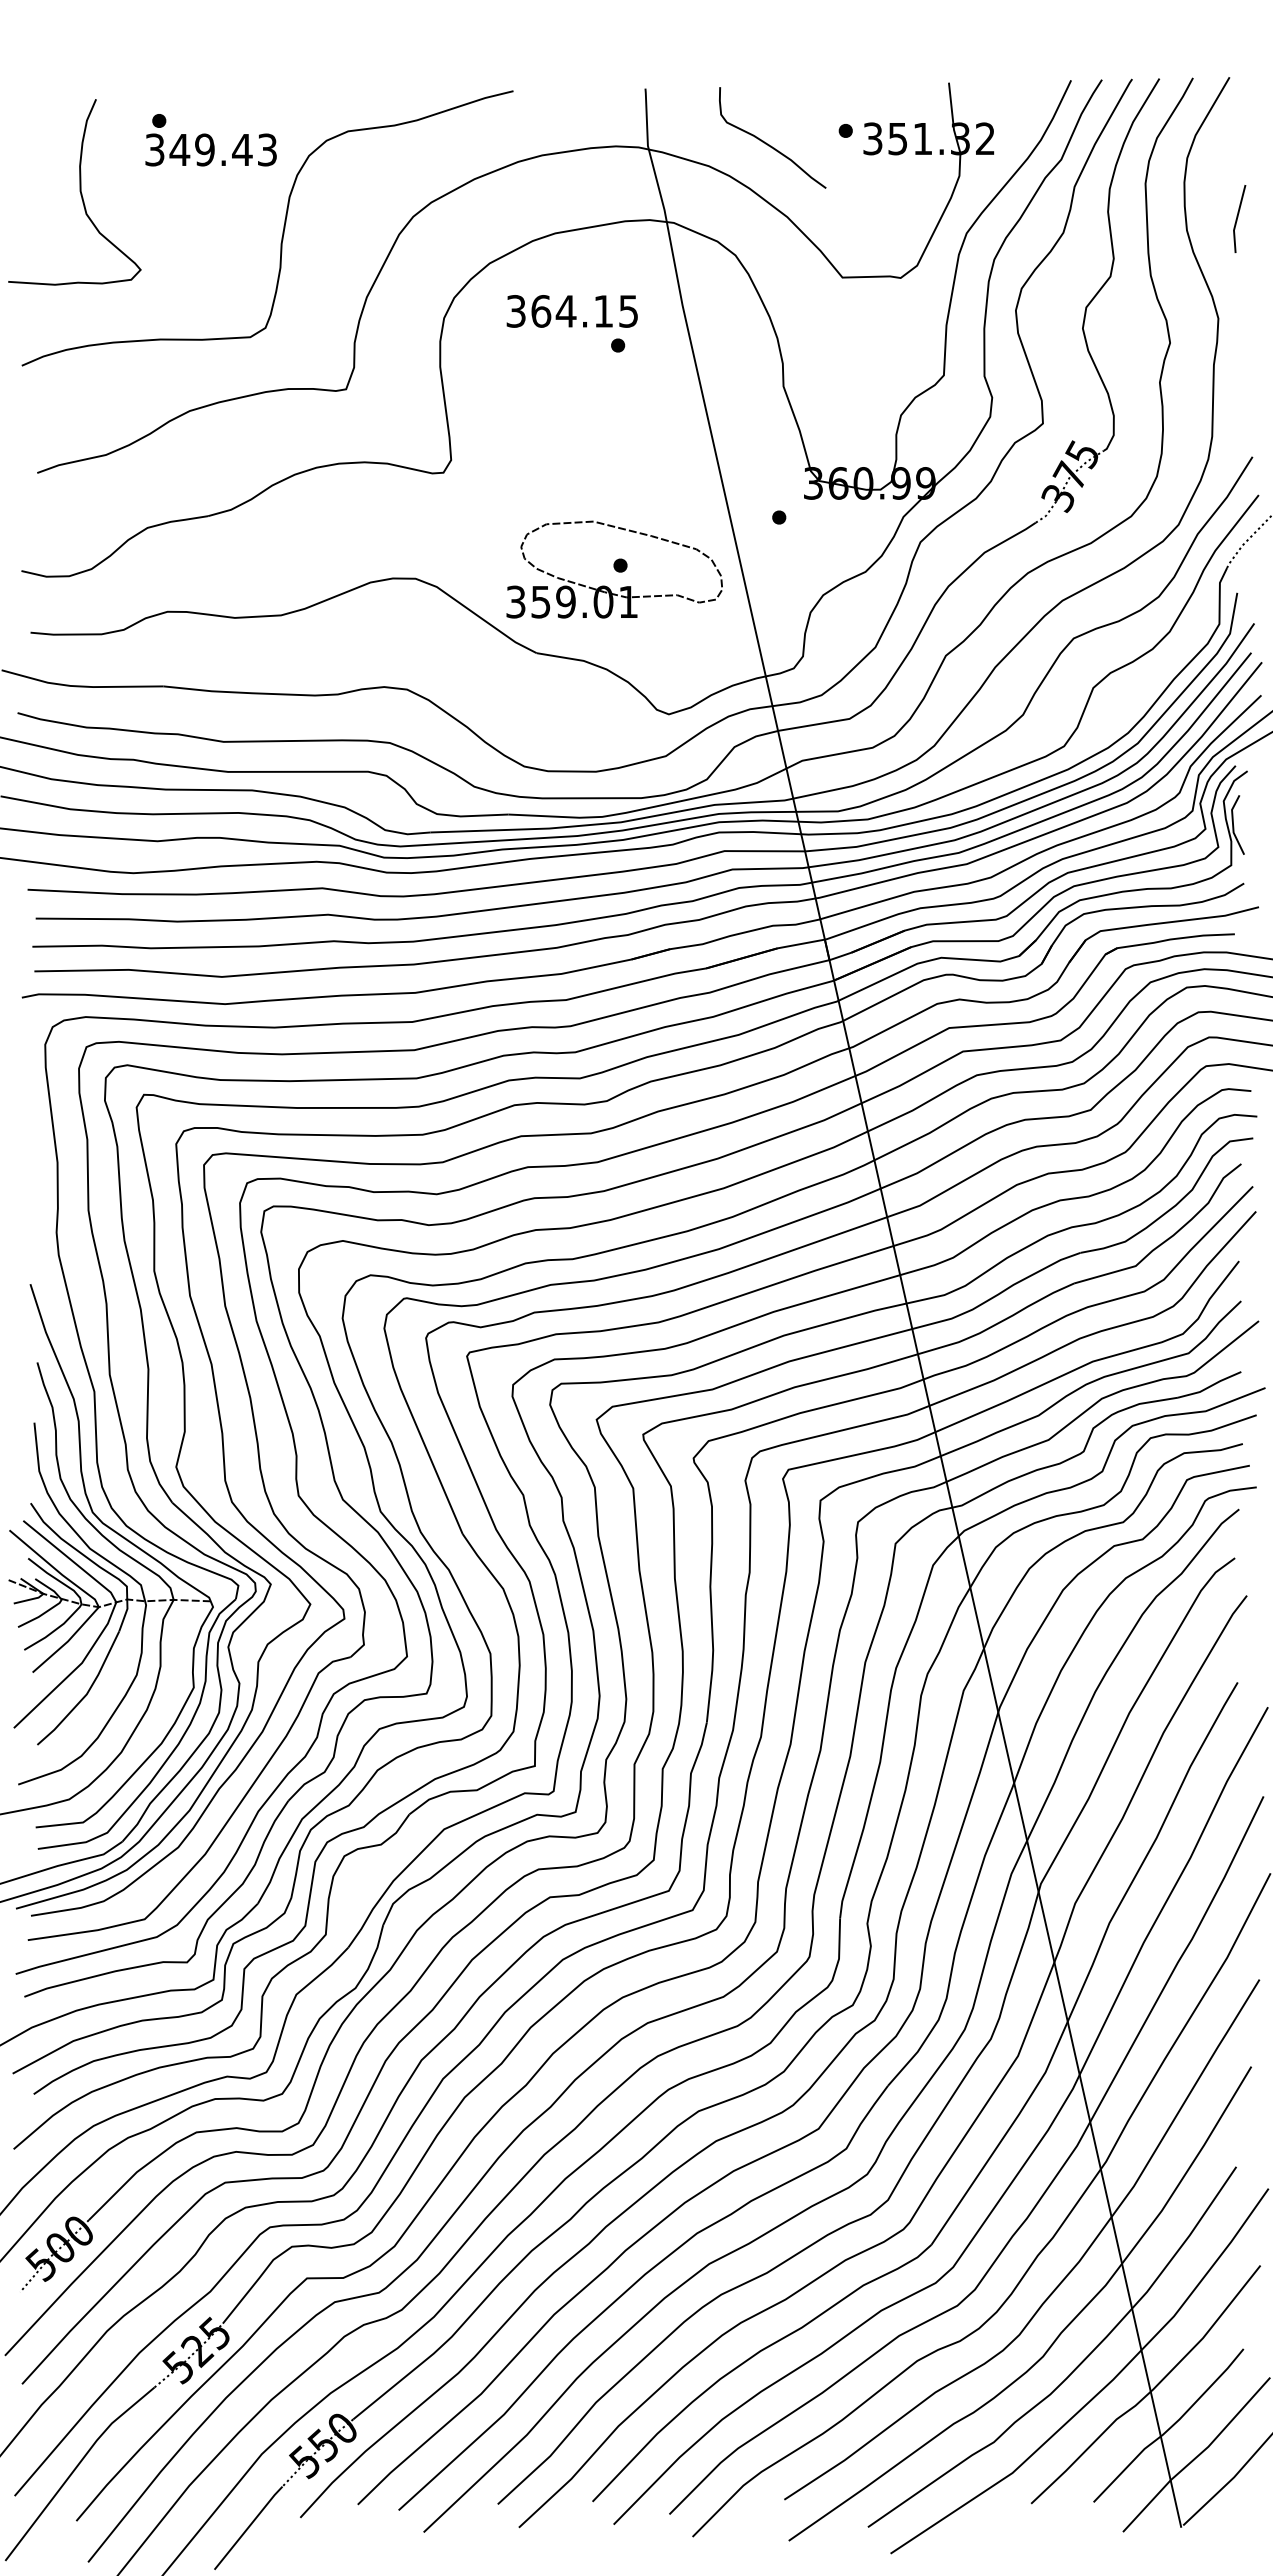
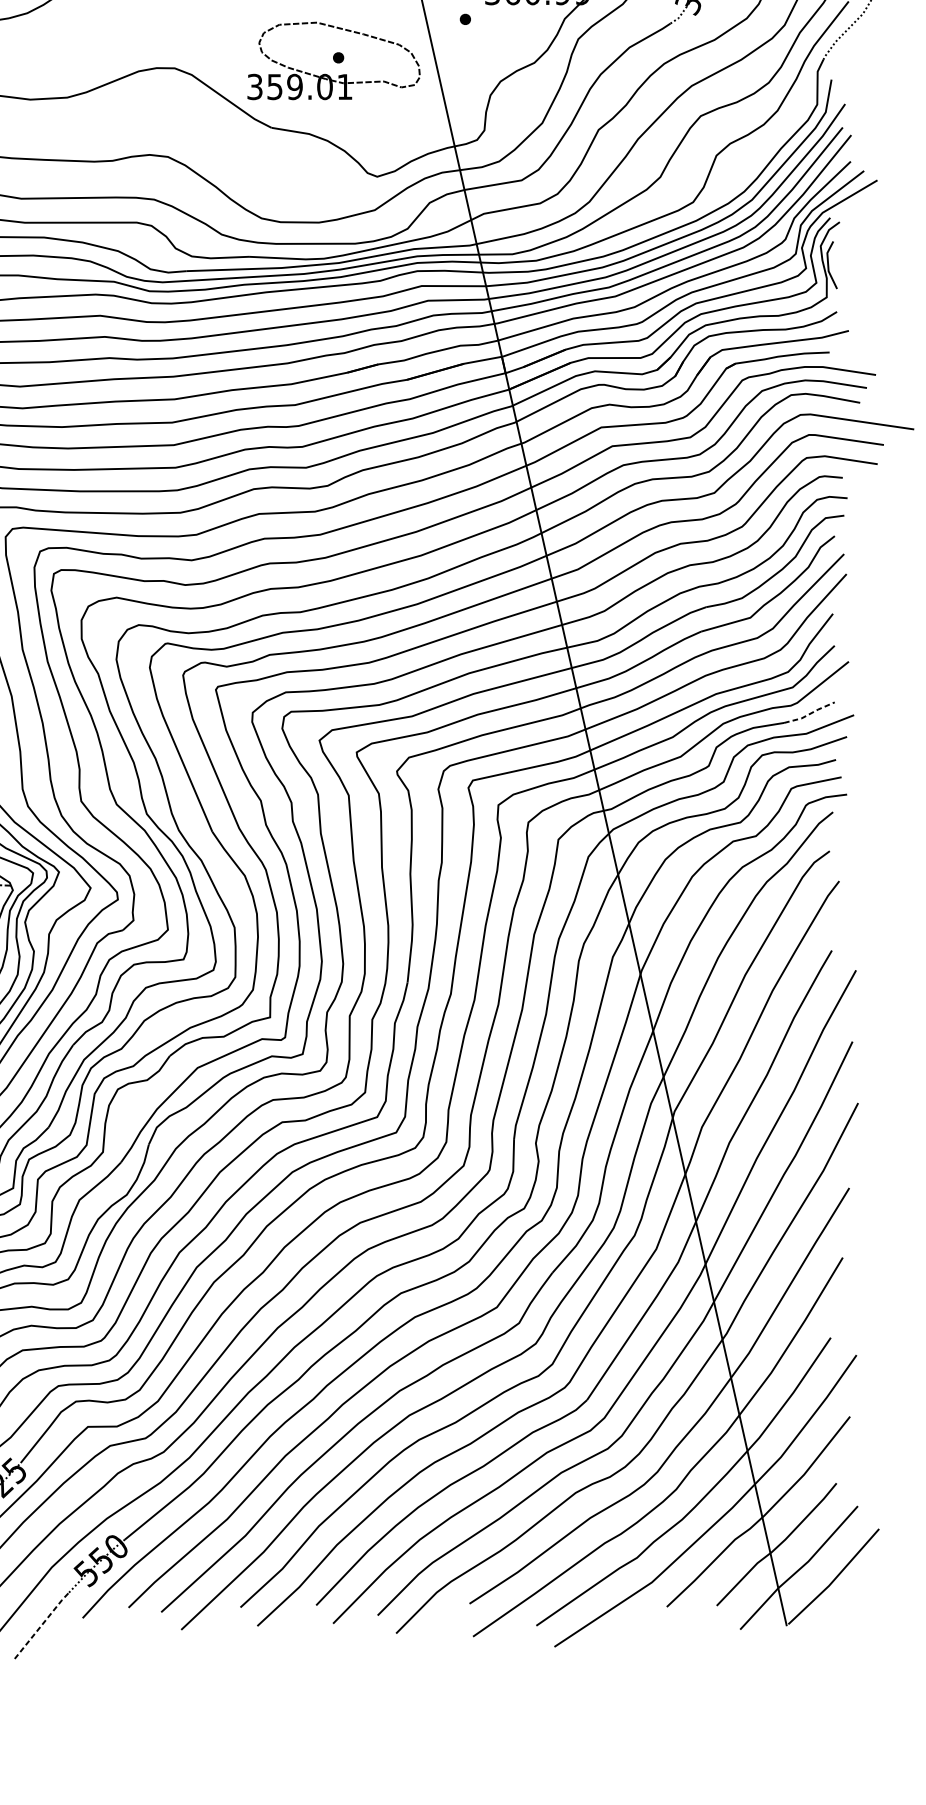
line: (1210, 1386) -> (810, 713), solid -> dashed
line: (248, 2527) -> (41, 1625), solid -> dashed

